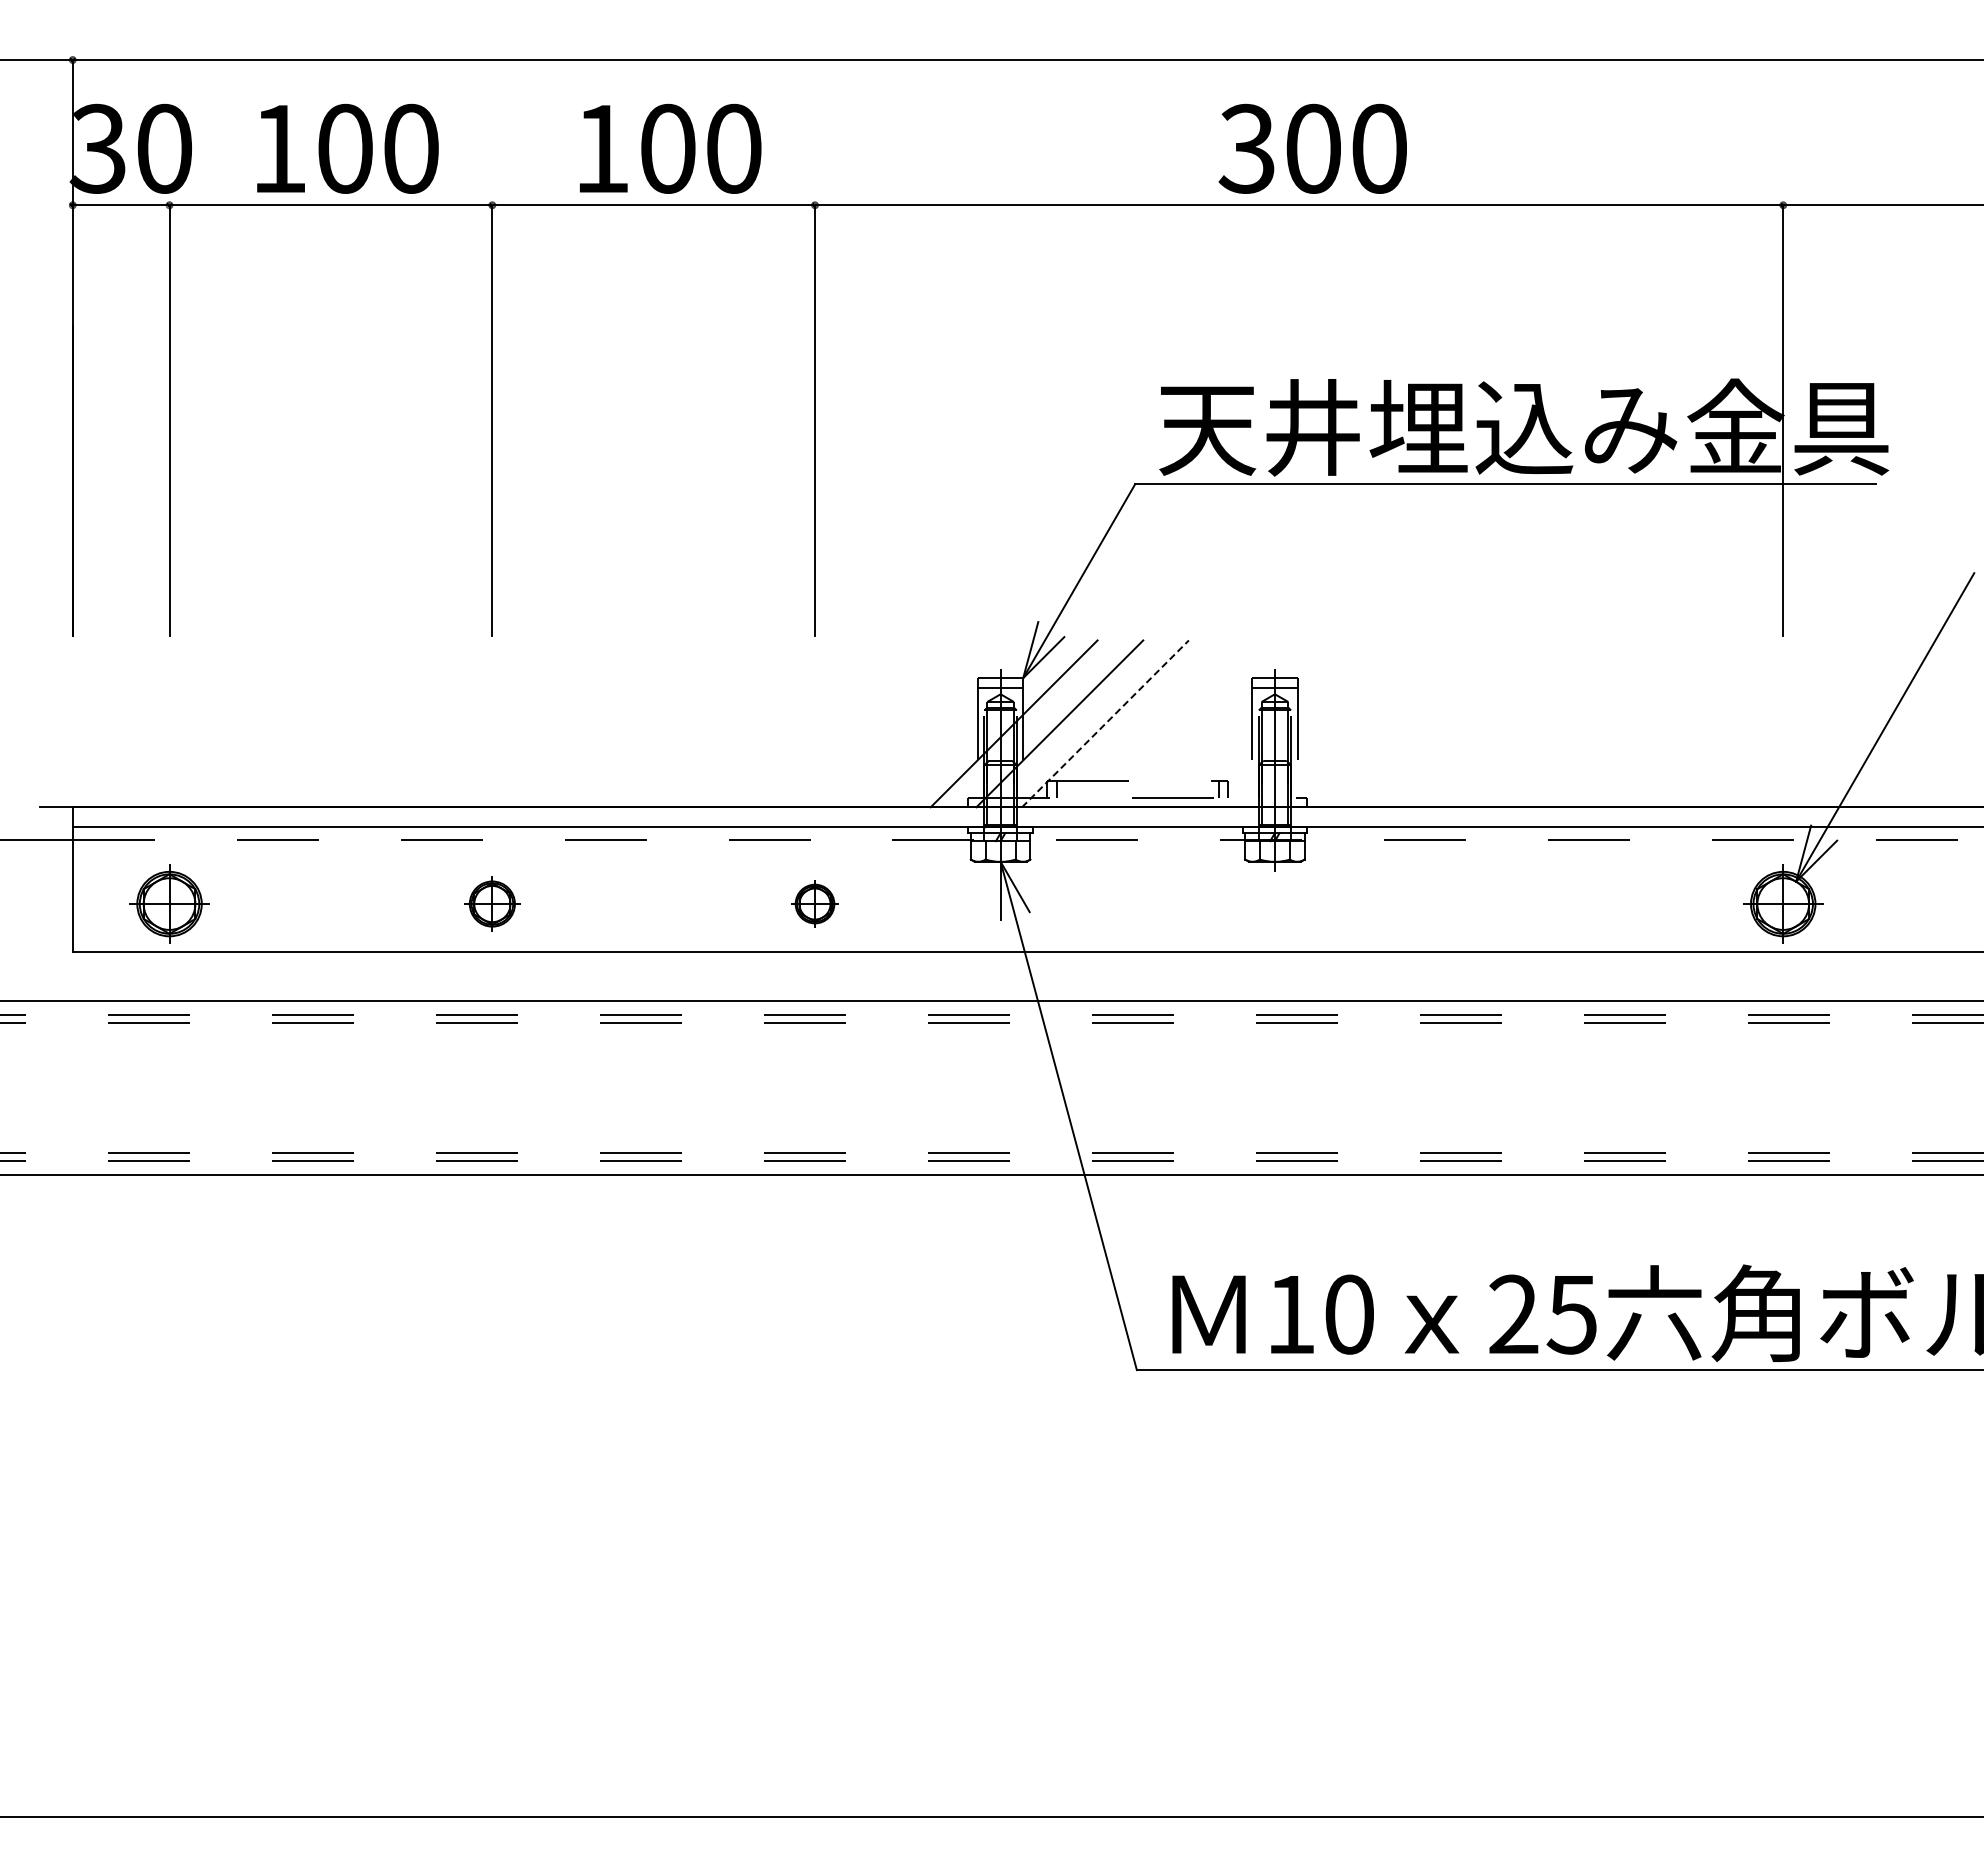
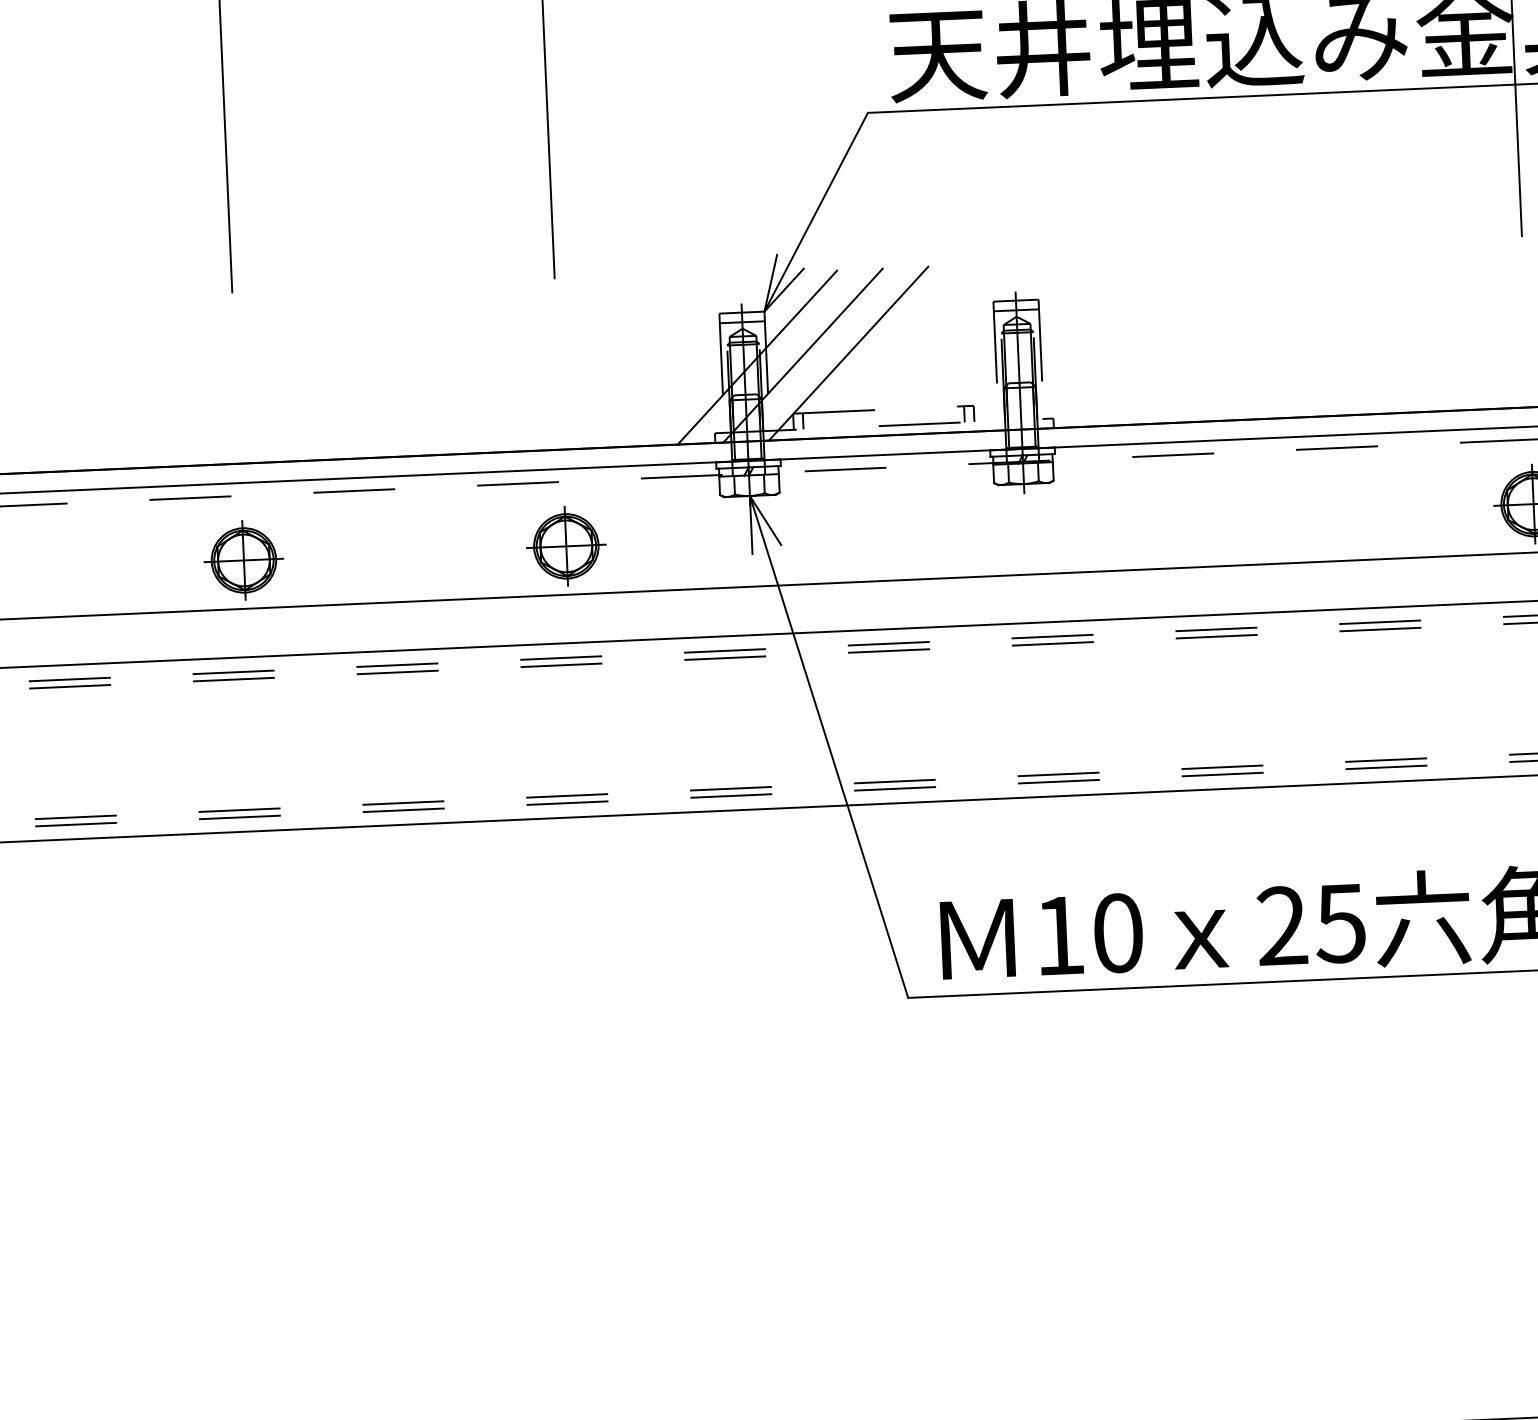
line: (1105, 723) -> (848, 353), dashed -> solid
part: (492, 903) -> (244, 559), size x1.43
part: (814, 903) -> (565, 545), size x1.67

